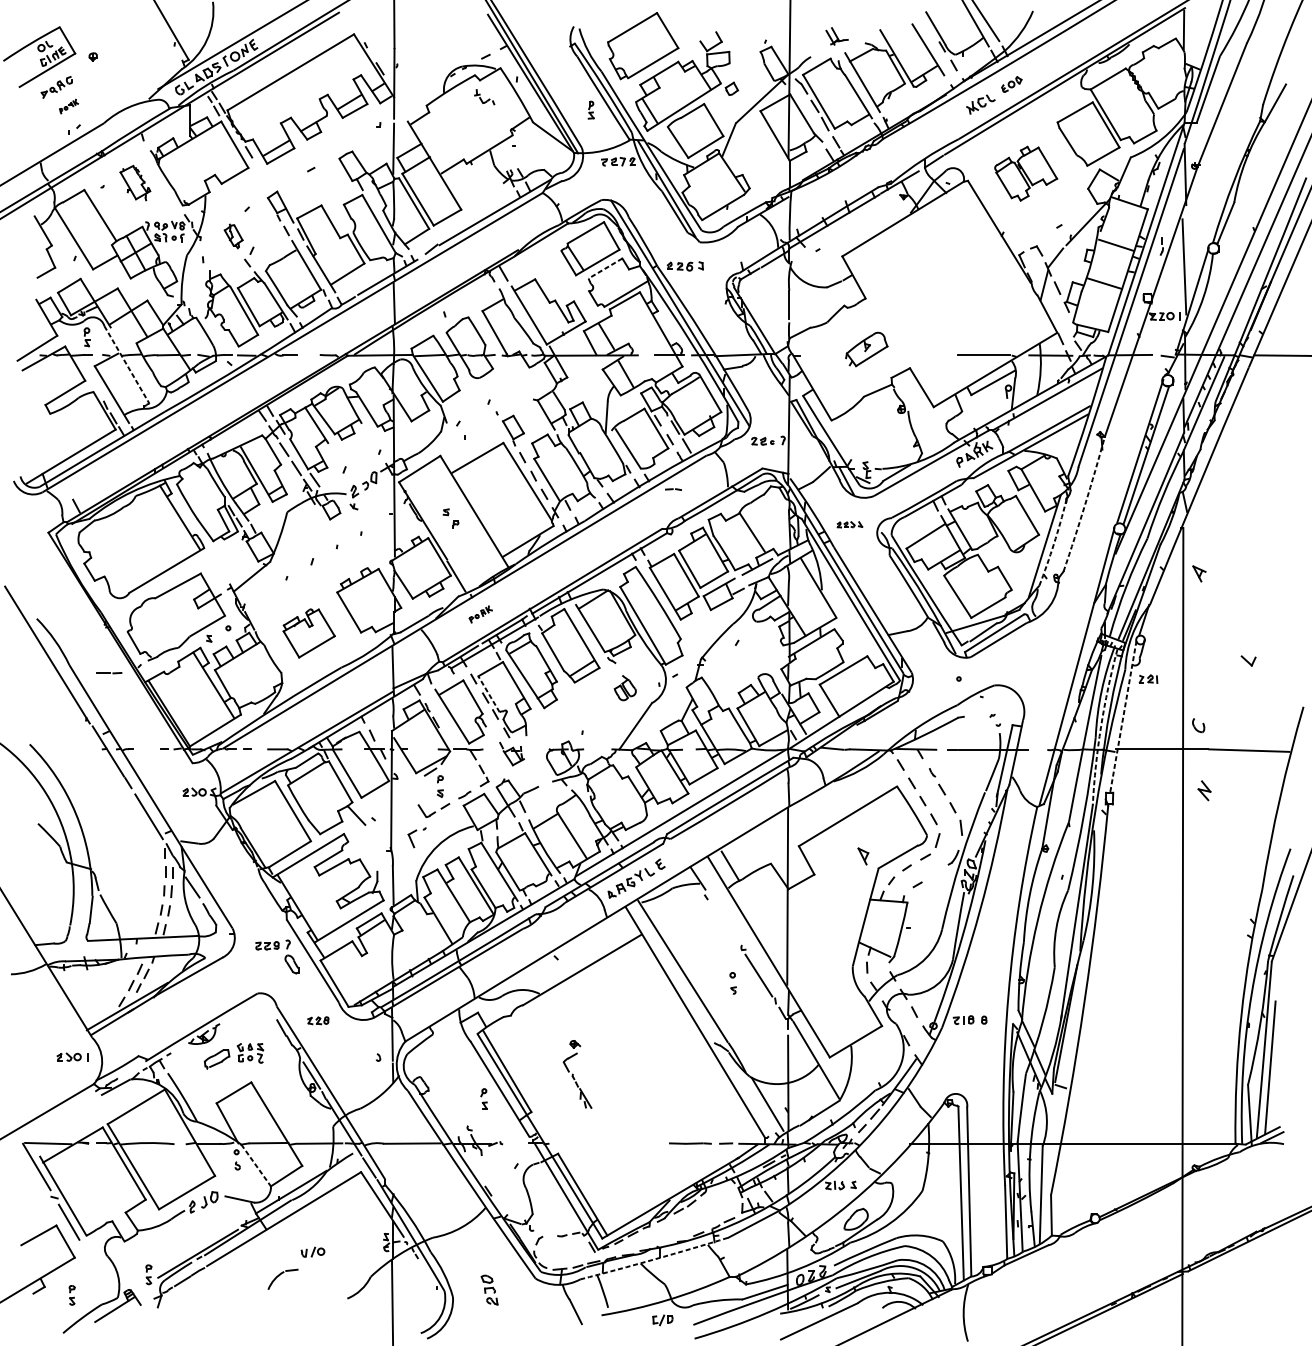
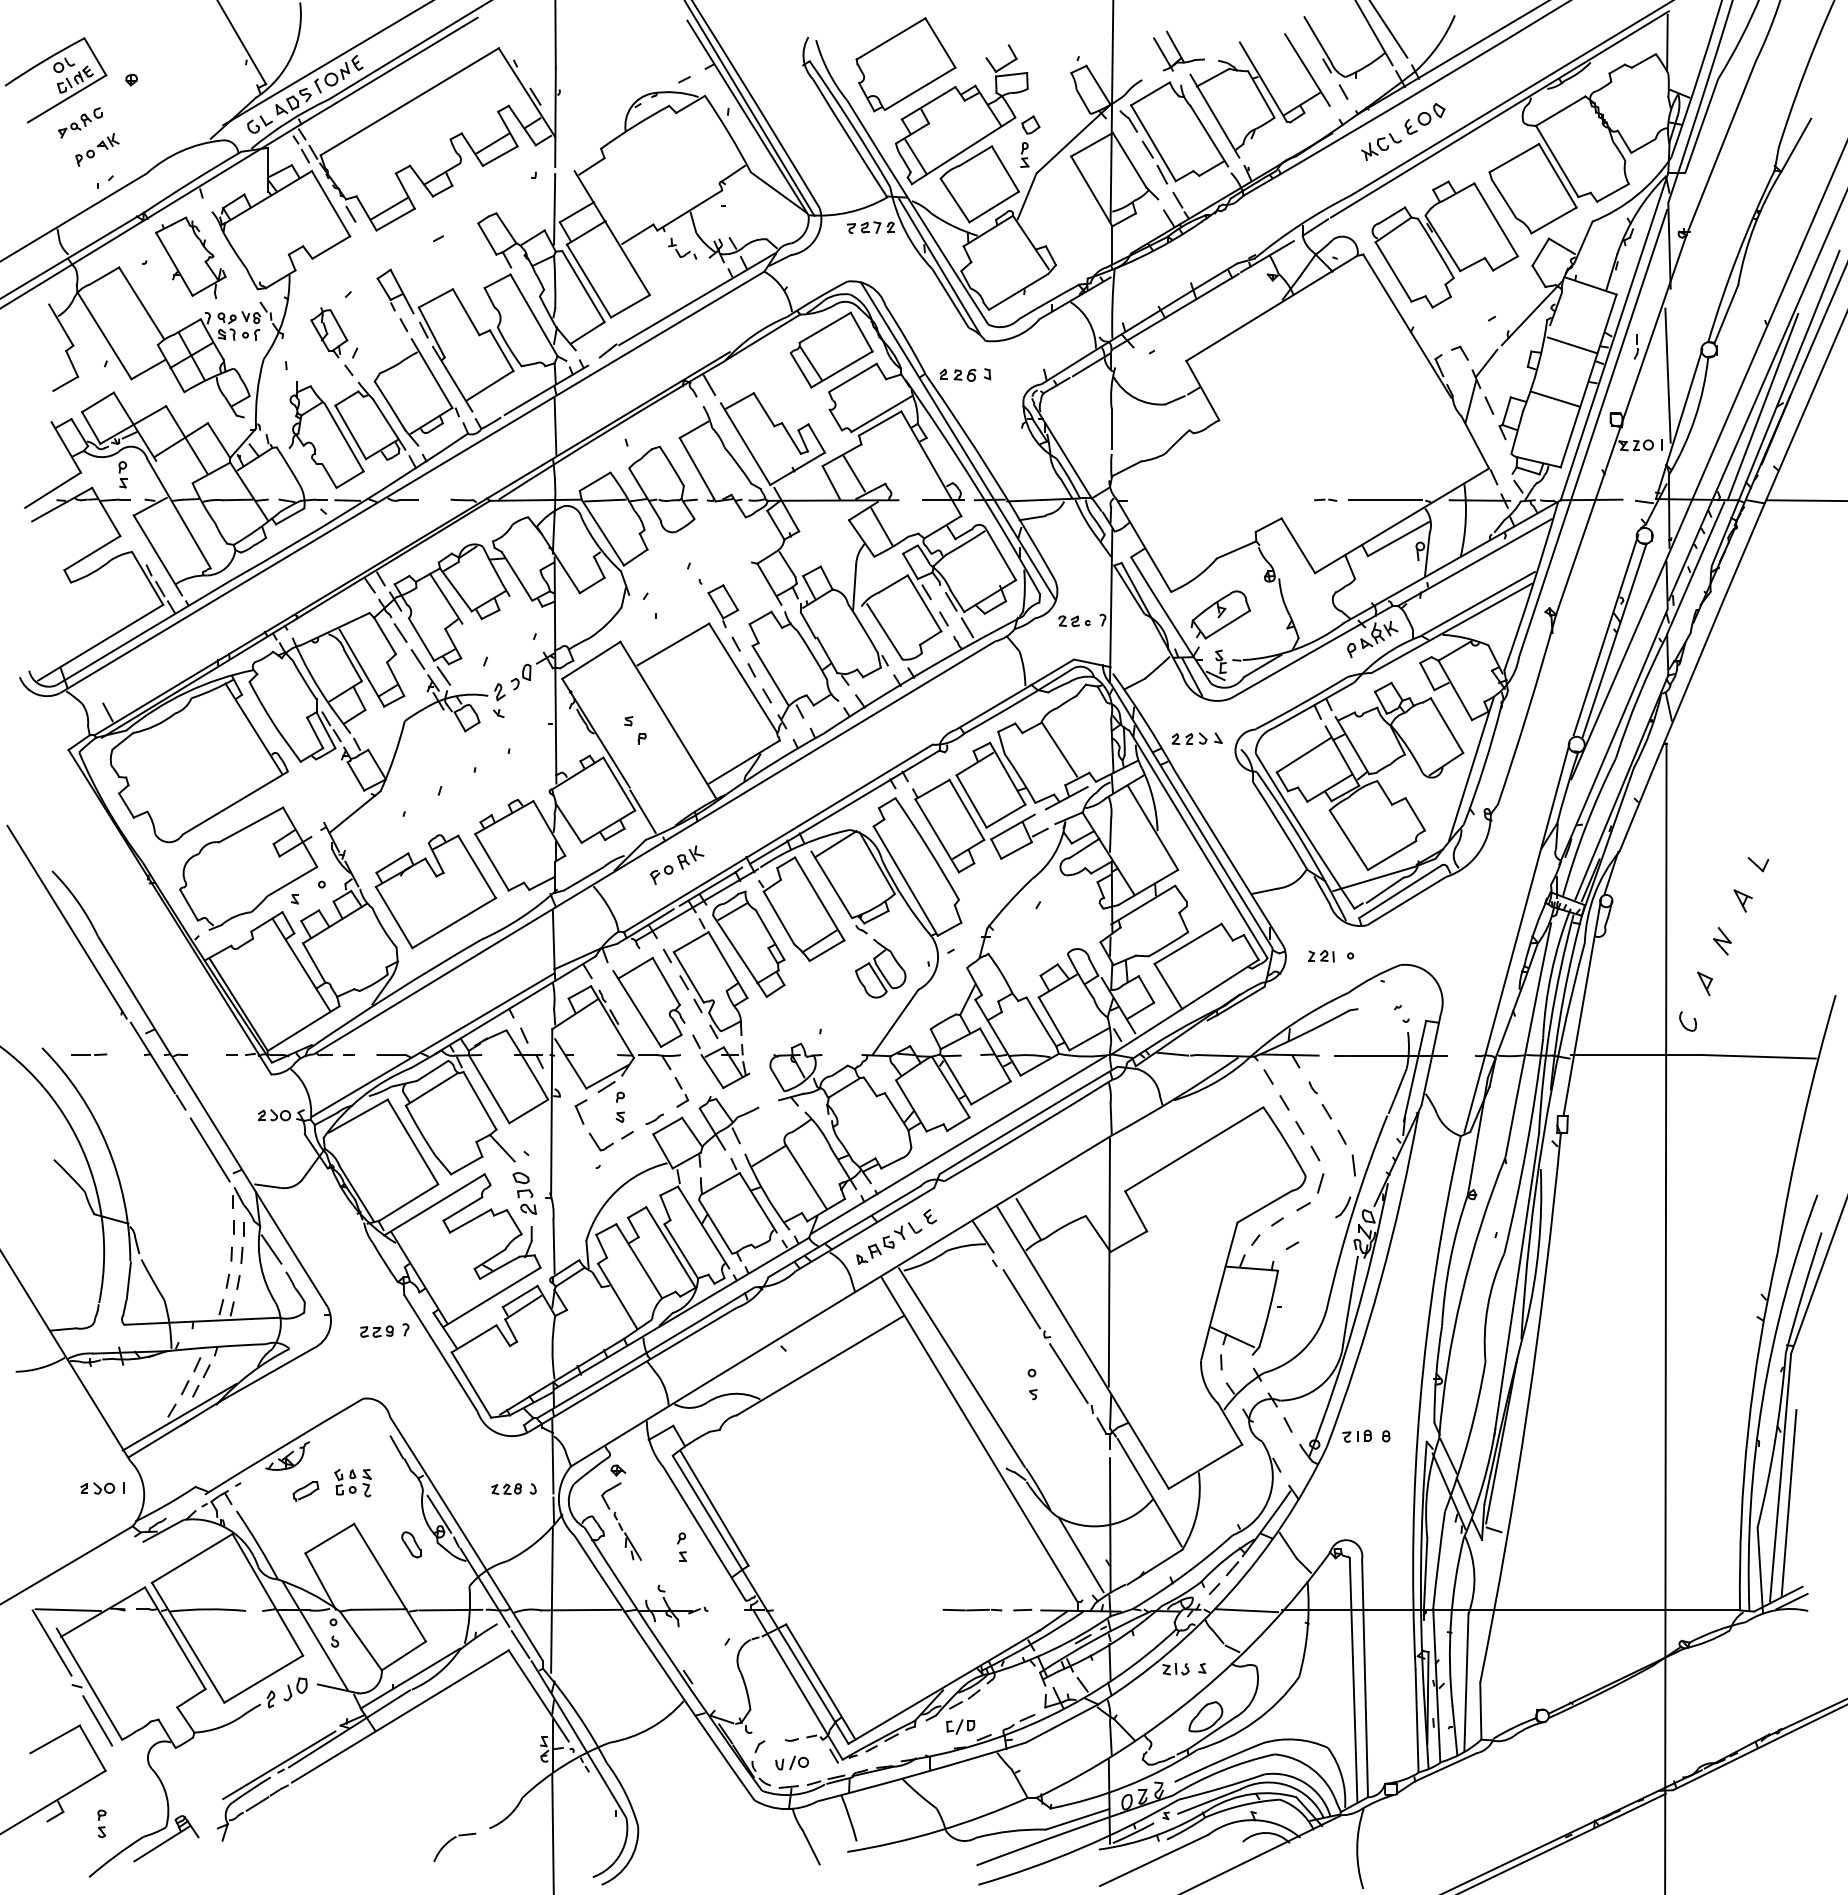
part: (836, 35) -> (1178, 50), size x1.67
part: (1011, 84) -> (1424, 118), size x1.43
part: (484, 97) -> (682, 248), moved
part: (69, 106) -> (97, 149), size x1.67
part: (591, 109) -> (1024, 154), moved
part: (1025, 173) -> (1444, 244), size x1.67
part: (135, 182) -> (190, 257), size x1.67
part: (233, 236) -> (329, 332), size x1.43
line: (605, 268) -> (852, 378), dashed -> solid
line: (1251, 288) -> (1762, 406), added
part: (866, 349) -> (1220, 614), moved
line: (127, 365) -> (179, 514), dashed -> solid
part: (673, 489) -> (1325, 499), moved
arc: (1085, 504) -> (1528, 710), dashed -> solid
part: (849, 524) -> (1196, 738), size x1.43
arc: (1054, 543) -> (1484, 765), dashed -> solid
part: (1198, 573) -> (1742, 900), moved
part: (480, 614) -> (677, 864), size x1.67
part: (309, 633) -> (435, 891), size x1.67
part: (1248, 660) -> (1758, 864), moved
line: (109, 673) -> (89, 1054), moved
part: (1148, 679) -> (1321, 956), moved
part: (625, 687) -> (880, 968), size x1.67
line: (488, 694) -> (688, 977), dashed -> solid
line: (1123, 714) -> (1582, 1006), dashed -> solid
arc: (1100, 726) -> (1550, 1023), dashed -> solid
part: (512, 753) -> (721, 1061), size x1.67
part: (1204, 790) -> (1722, 941), moved
part: (412, 838) -> (580, 1111), moved
part: (863, 856) -> (1704, 983), moved
line: (725, 922) -> (1021, 1299), added
part: (292, 964) -> (411, 1544), moved
part: (318, 1020) -> (506, 1488), moved
part: (216, 1059) -> (305, 1491), size x0.71
part: (577, 1074) -> (621, 1512), moved
line: (391, 1136) -> (551, 1600), added
line: (885, 1143) -> (1246, 1610), added
line: (223, 1162) -> (315, 1636), added
line: (256, 1165) -> (361, 1641), dashed -> solid
part: (312, 1251) -> (791, 1762), moved
arc: (654, 1259) -> (921, 1773), dashed -> solid
part: (148, 1274) -> (209, 1794), removed
part: (281, 1274) -> (452, 1840), moved
part: (489, 1290) -> (524, 1193), moved
part: (662, 1319) -> (960, 1726), moved

